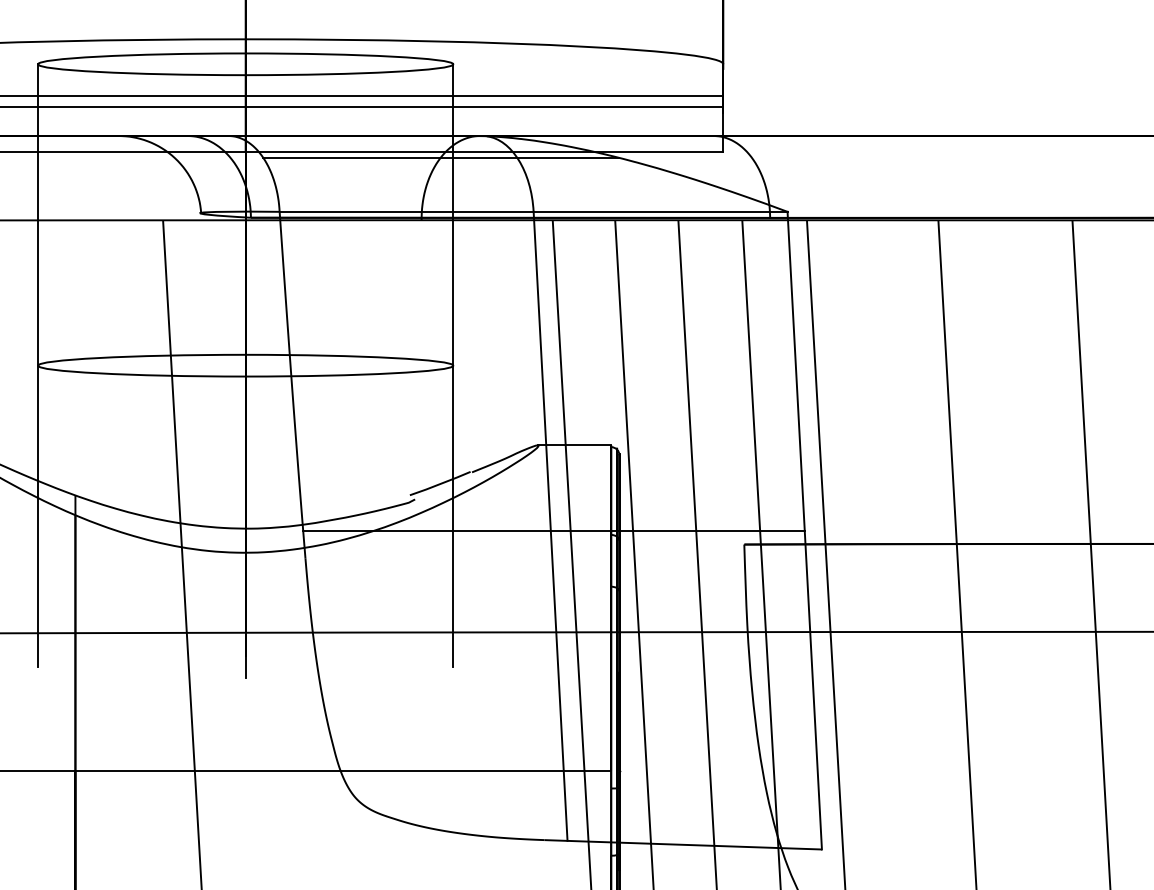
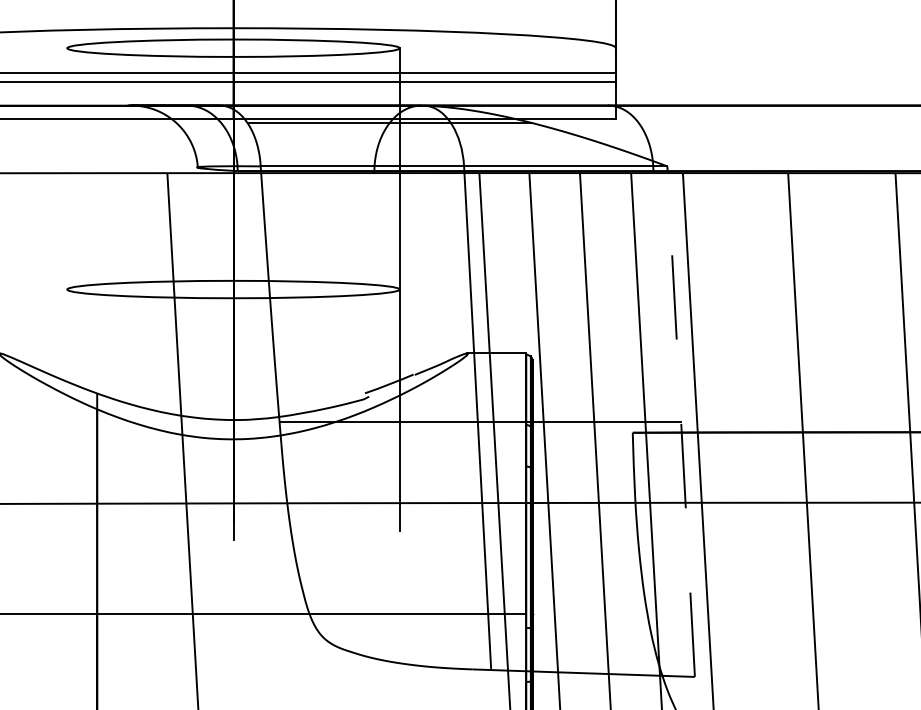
line: (38, 365) -> (67, 289), removed
line: (804, 530) -> (680, 421), solid -> dashed

